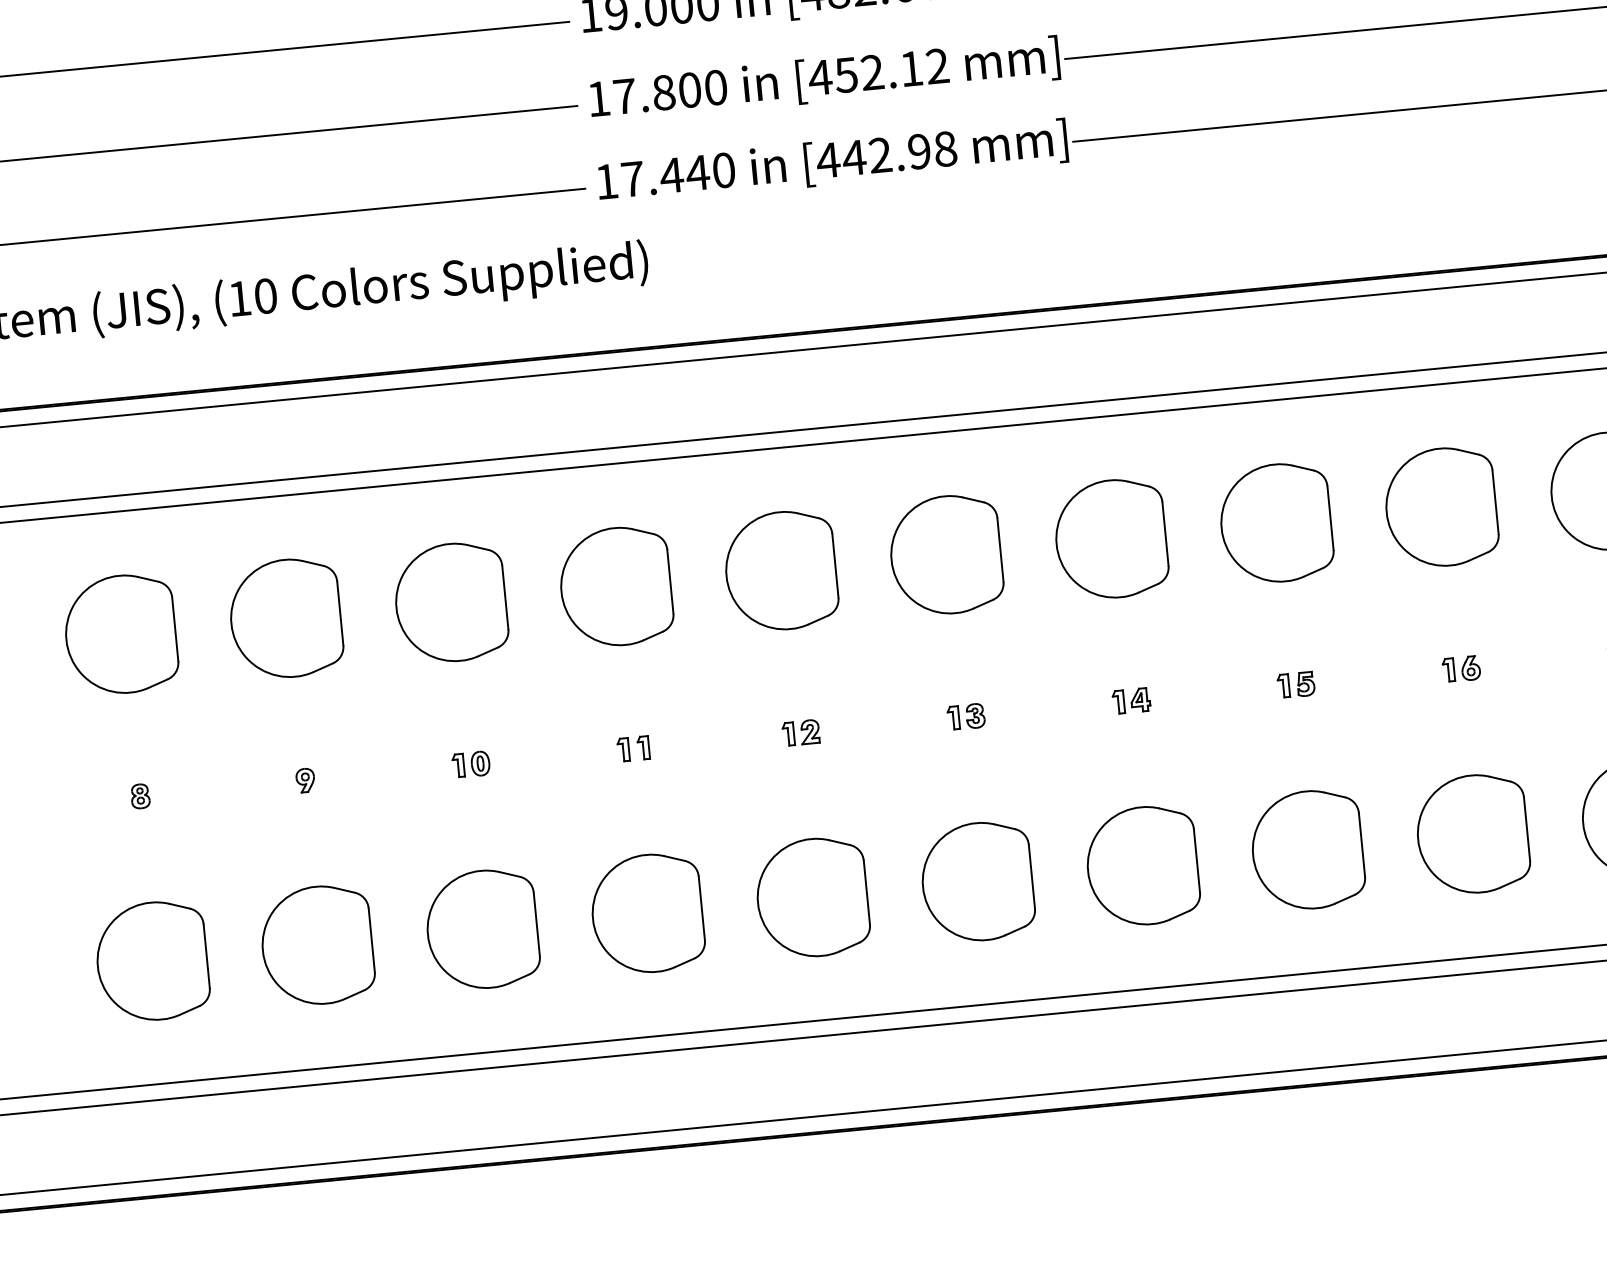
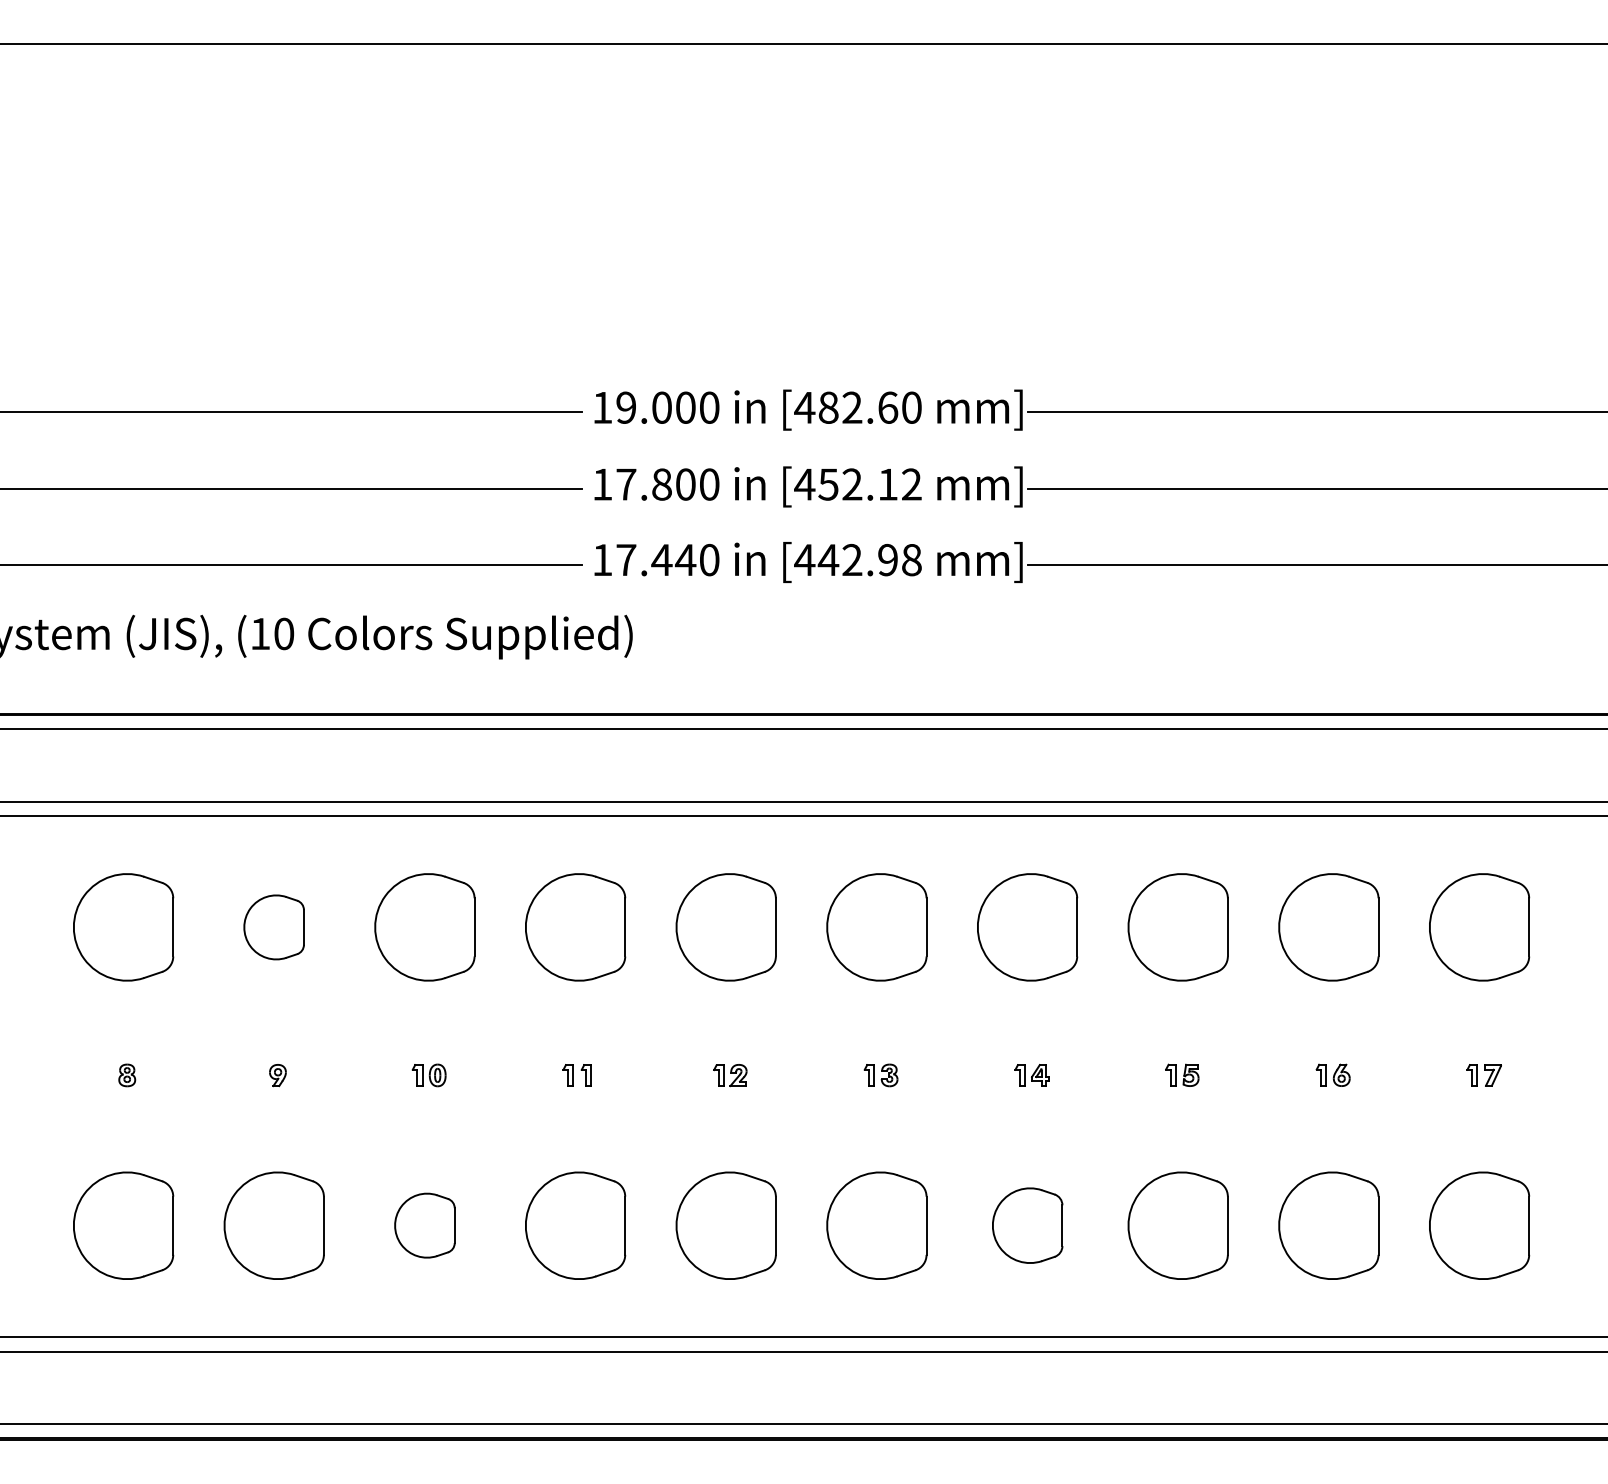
part: (285, 618) -> (273, 927), size x0.6
part: (1142, 865) -> (1027, 1225), size x0.7
part: (481, 929) -> (424, 1225), size x0.6

